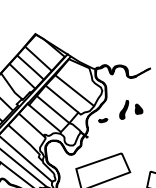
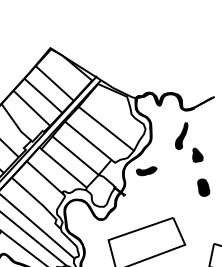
part: (124, 109) -> (181, 135), moved
part: (102, 120) -> (146, 171), size x1.67
part: (143, 131) -> (203, 187), added

